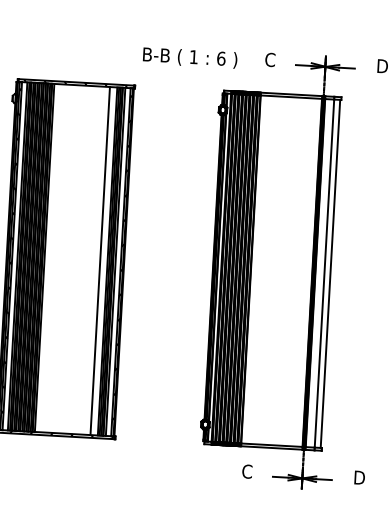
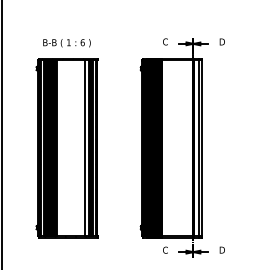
text: (189, 58) -> (66, 43), moved

